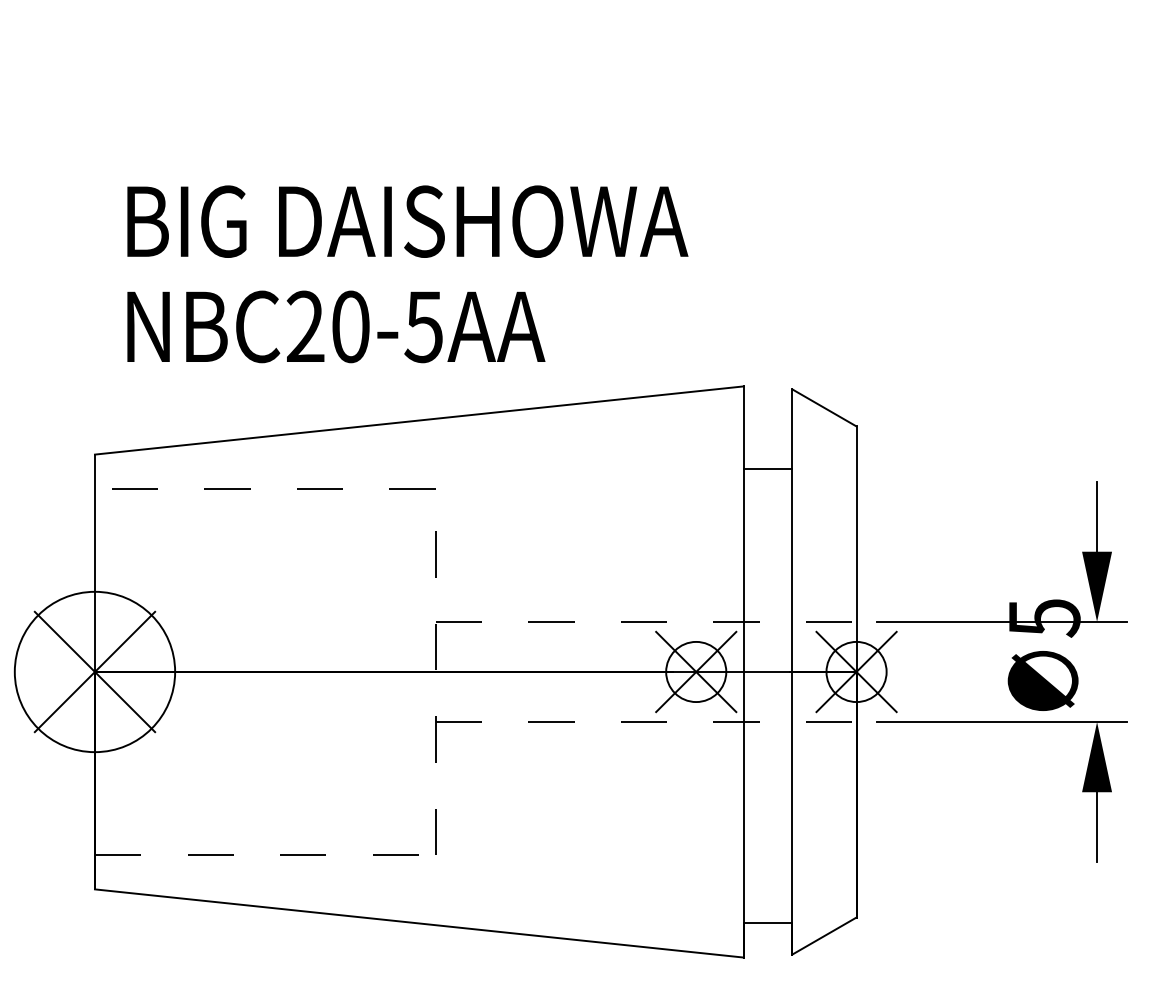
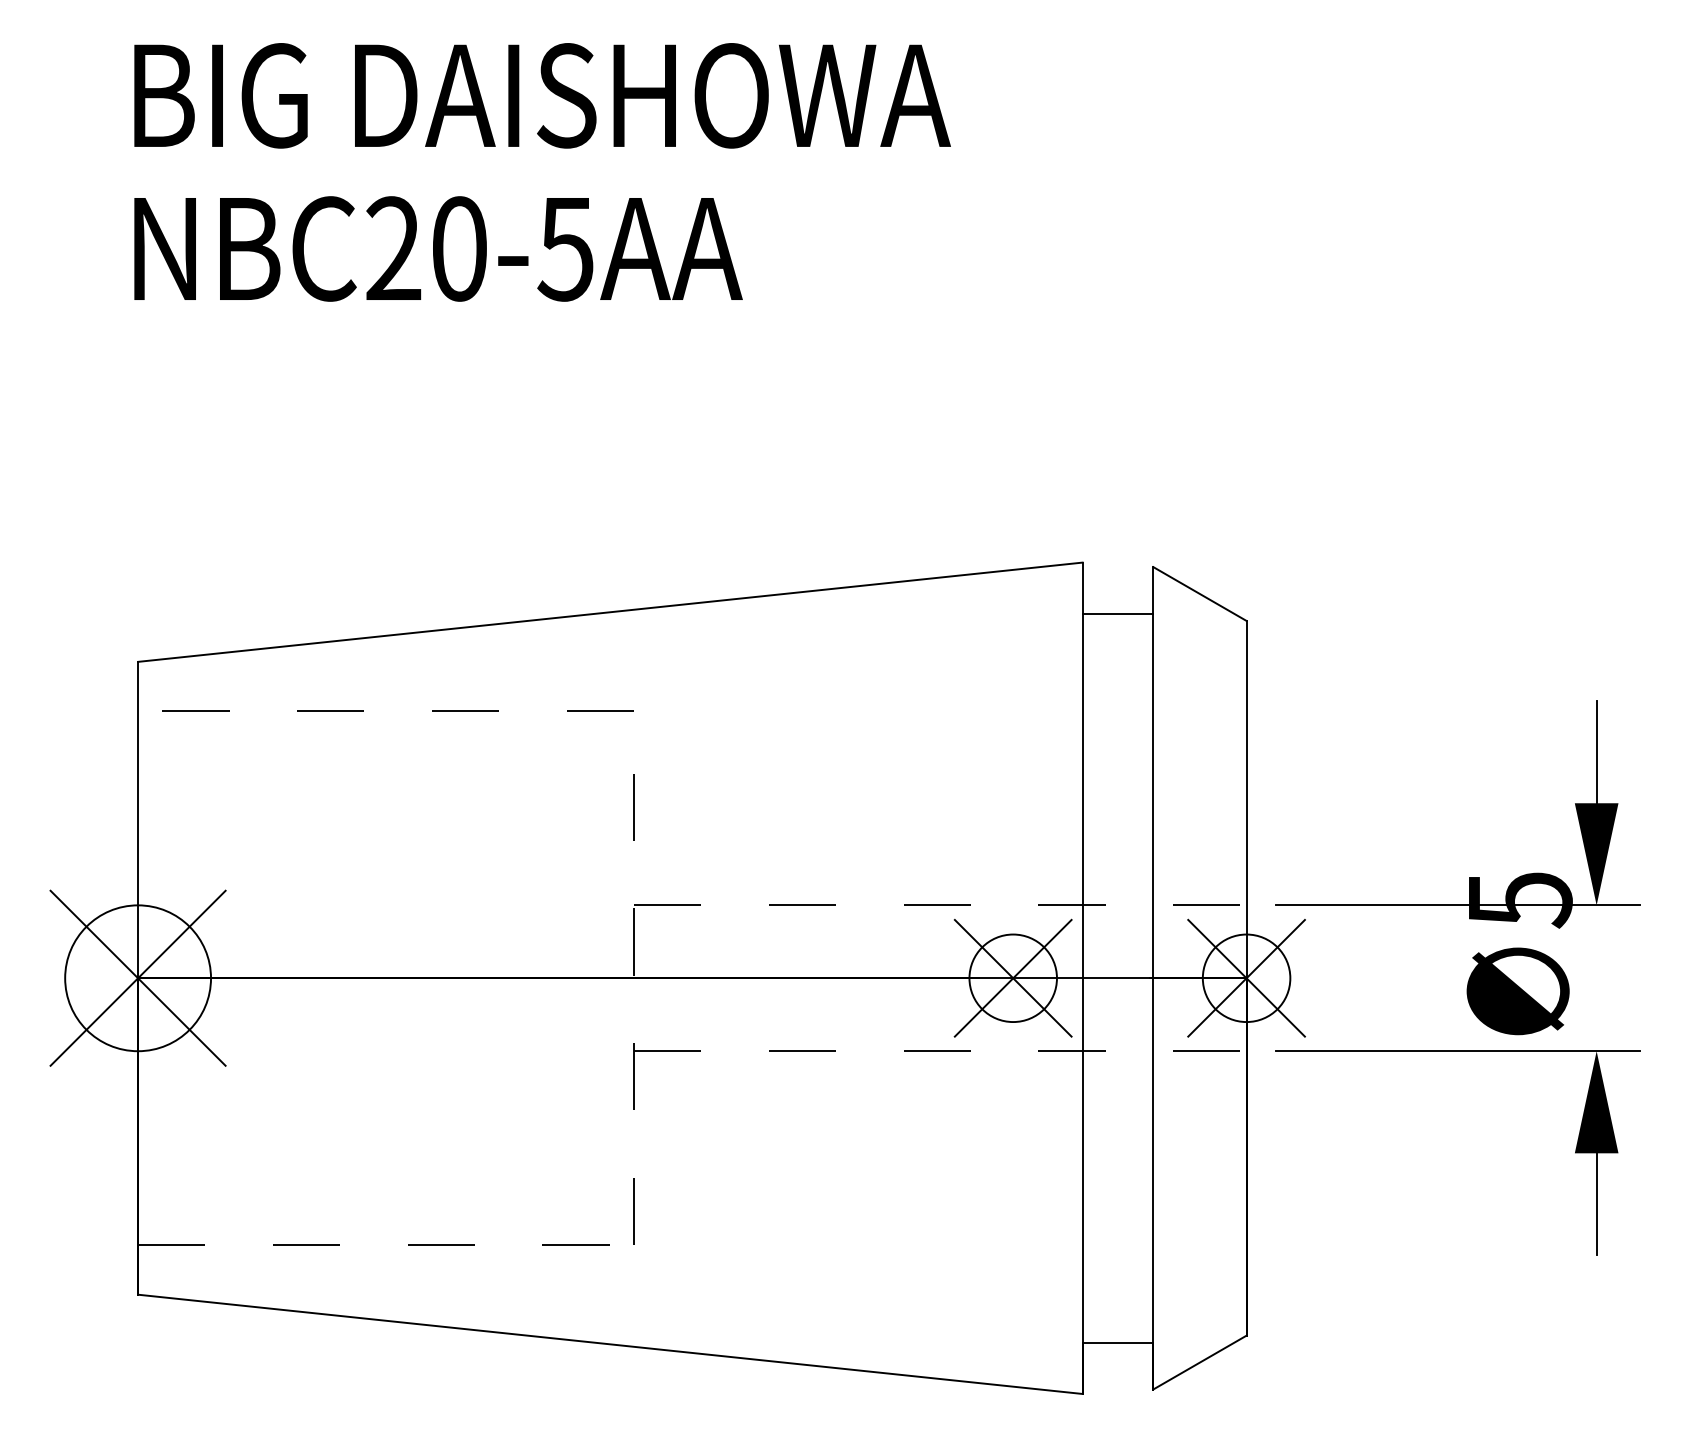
text: (407, 274) -> (542, 172), moved
line: (767, 469) -> (1116, 613), moved
circle: (94, 671) -> (137, 977), size x0.62

